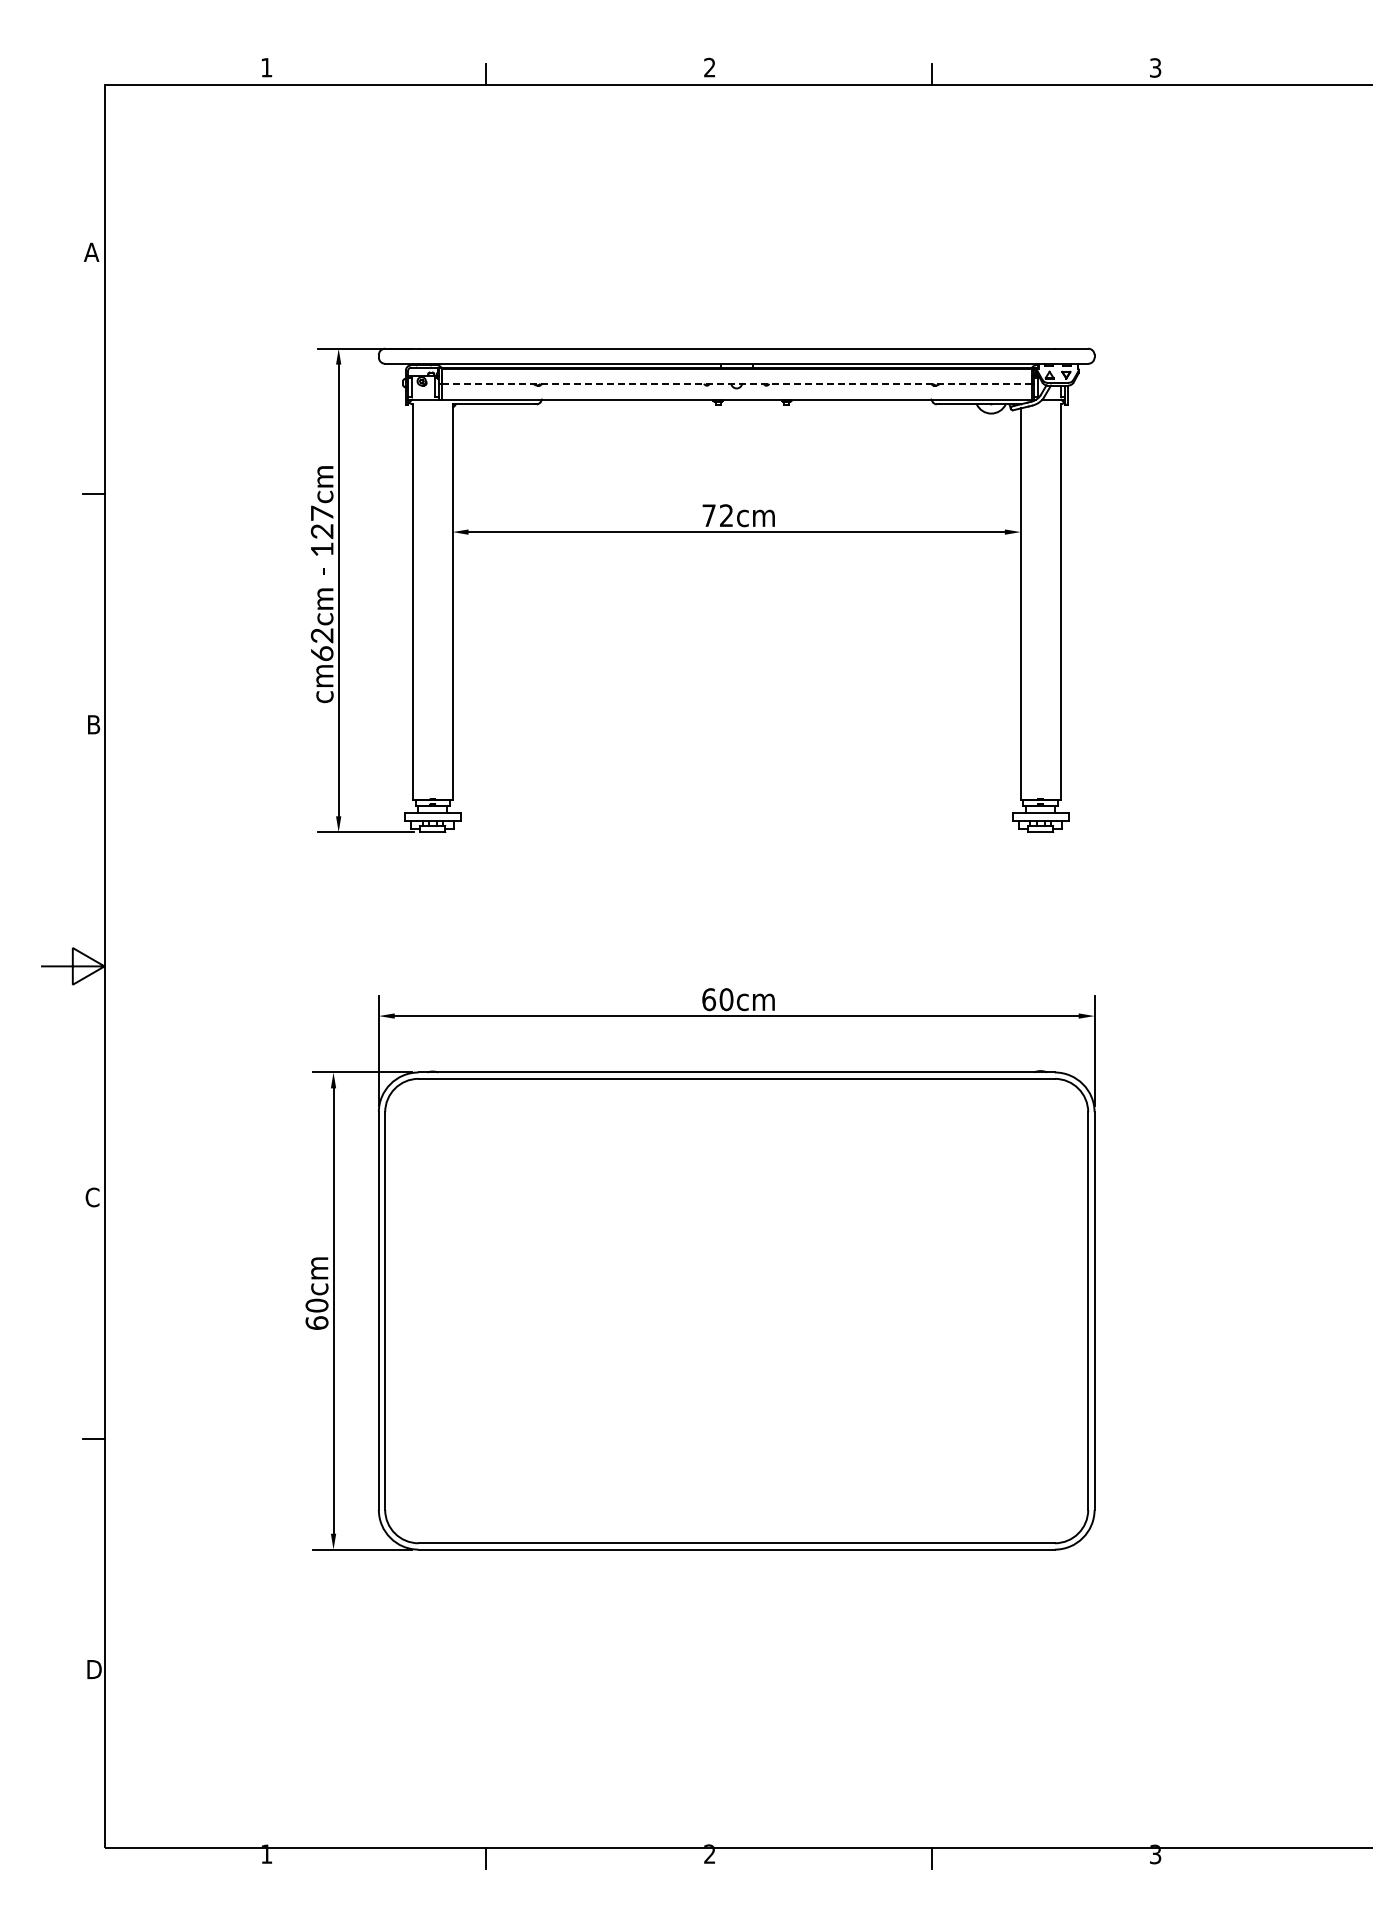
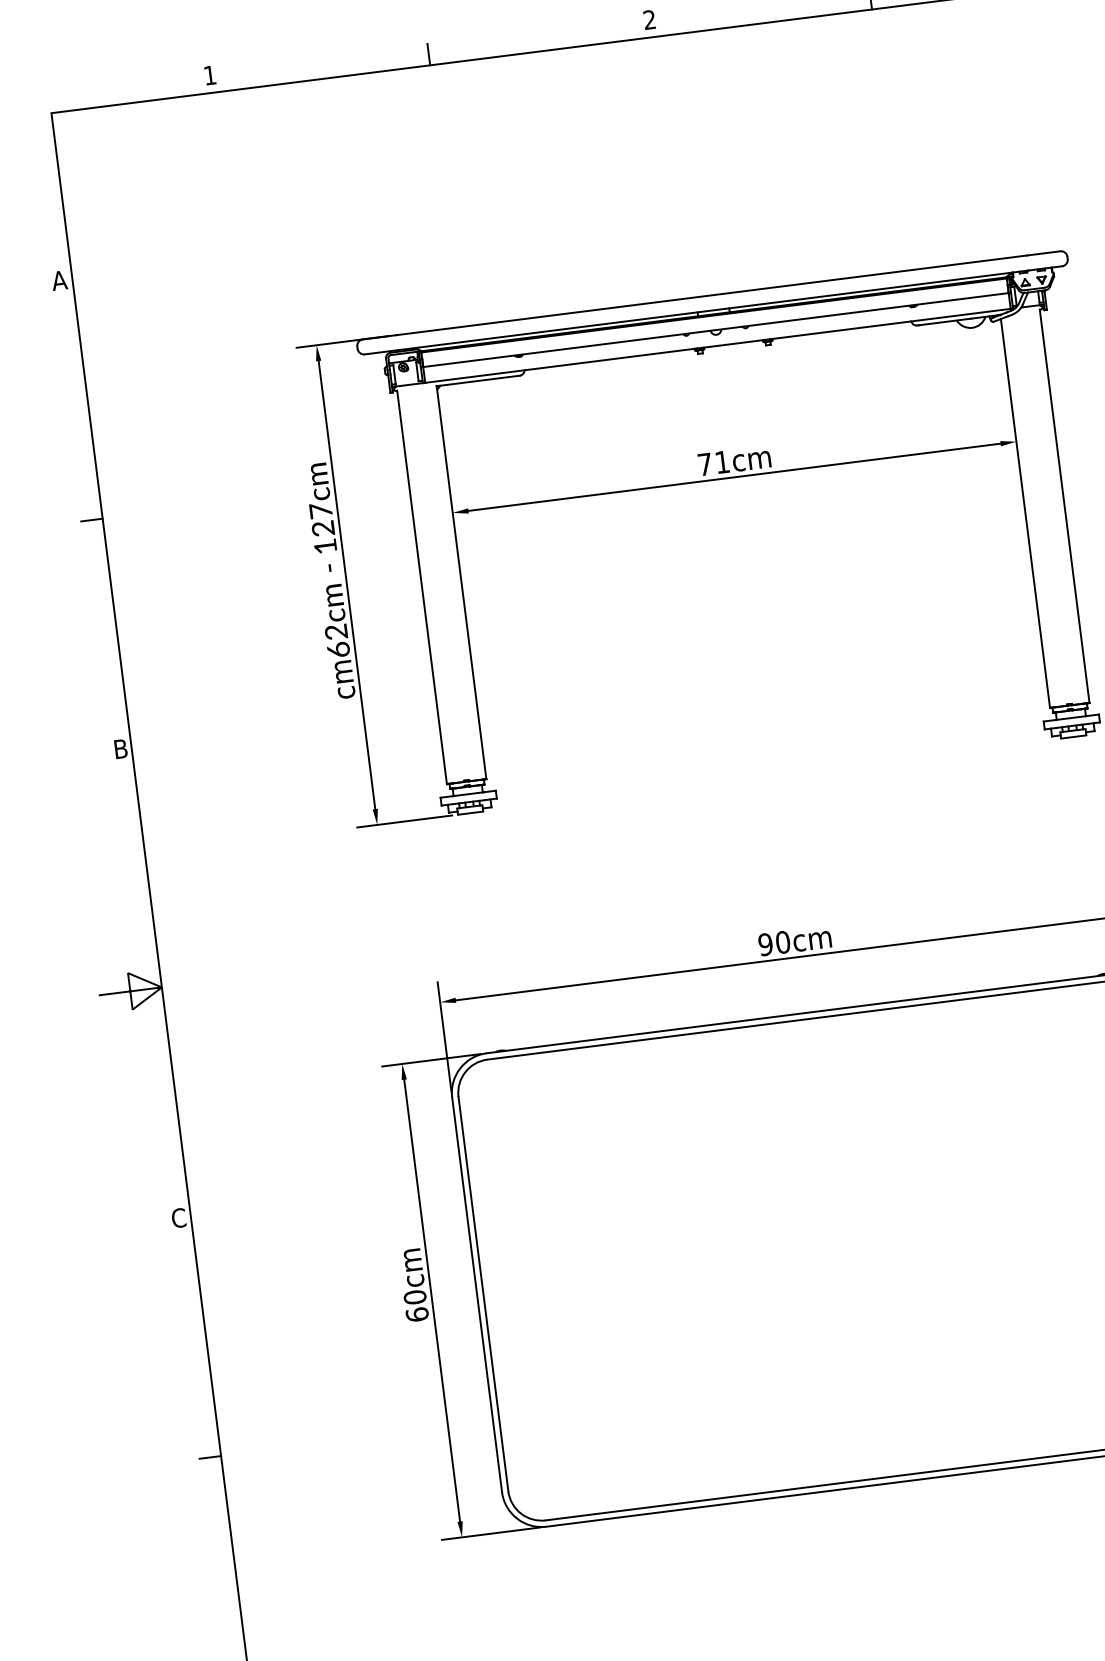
line: (737, 383) -> (716, 329), dashed -> solid
text: (726, 515) -> (722, 462), 72cm -> 71cm
text: (709, 999) -> (766, 944), 60cm -> 90cm

